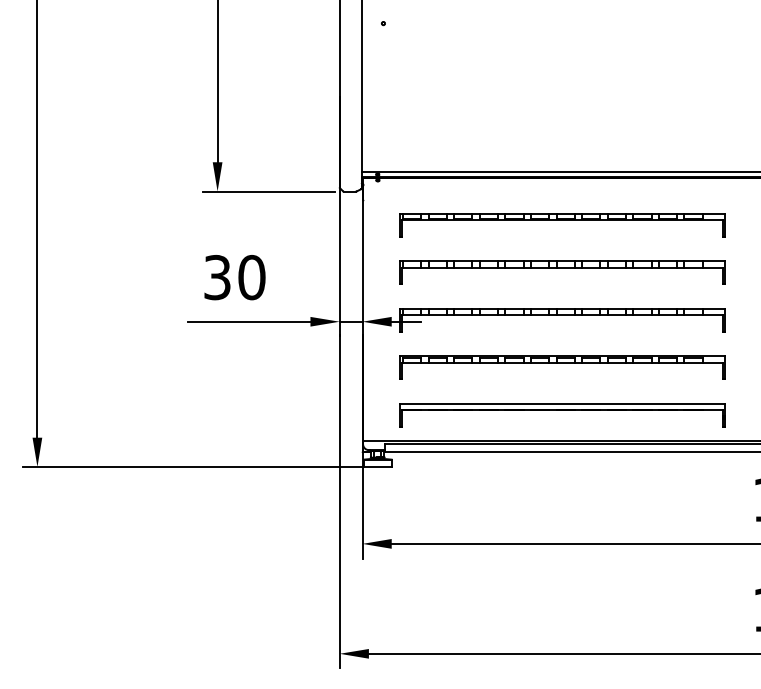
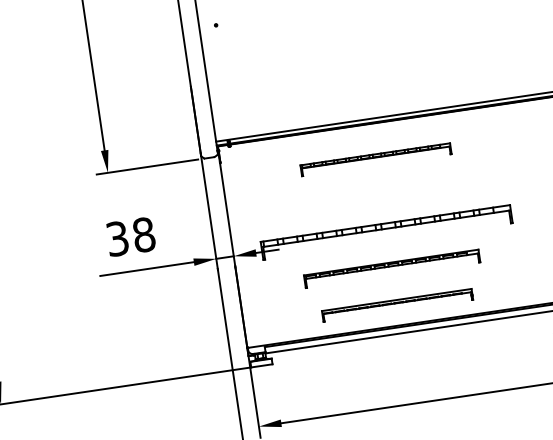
part: (562, 225) -> (376, 159), size x0.6
part: (562, 272) -> (381, 195), removed
text: (251, 277) -> (143, 234), 30 -> 38
part: (562, 367) -> (392, 268), size x0.7
part: (562, 415) -> (397, 305), size x0.6

